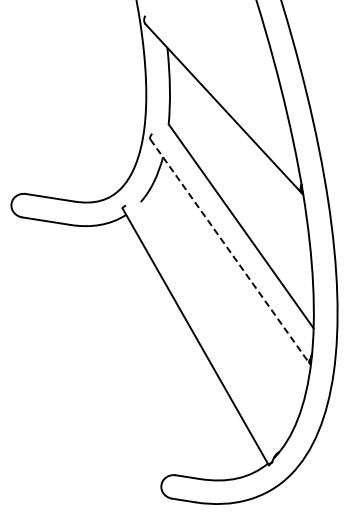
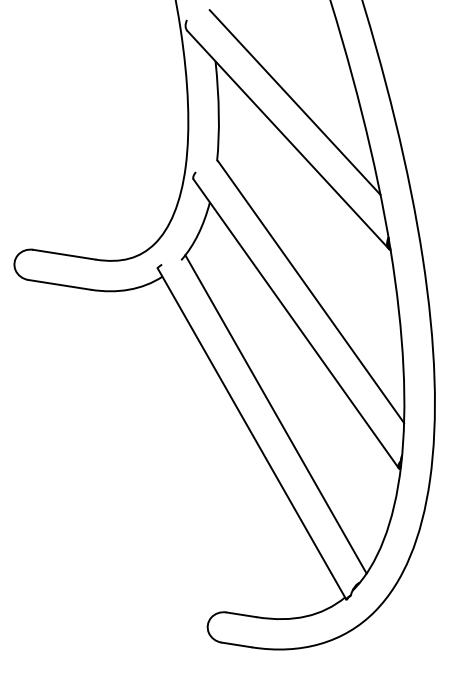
line: (228, 79) -> (294, 102), added
line: (230, 251) -> (296, 323), dashed -> solid
line: (214, 321) -> (276, 414), added

